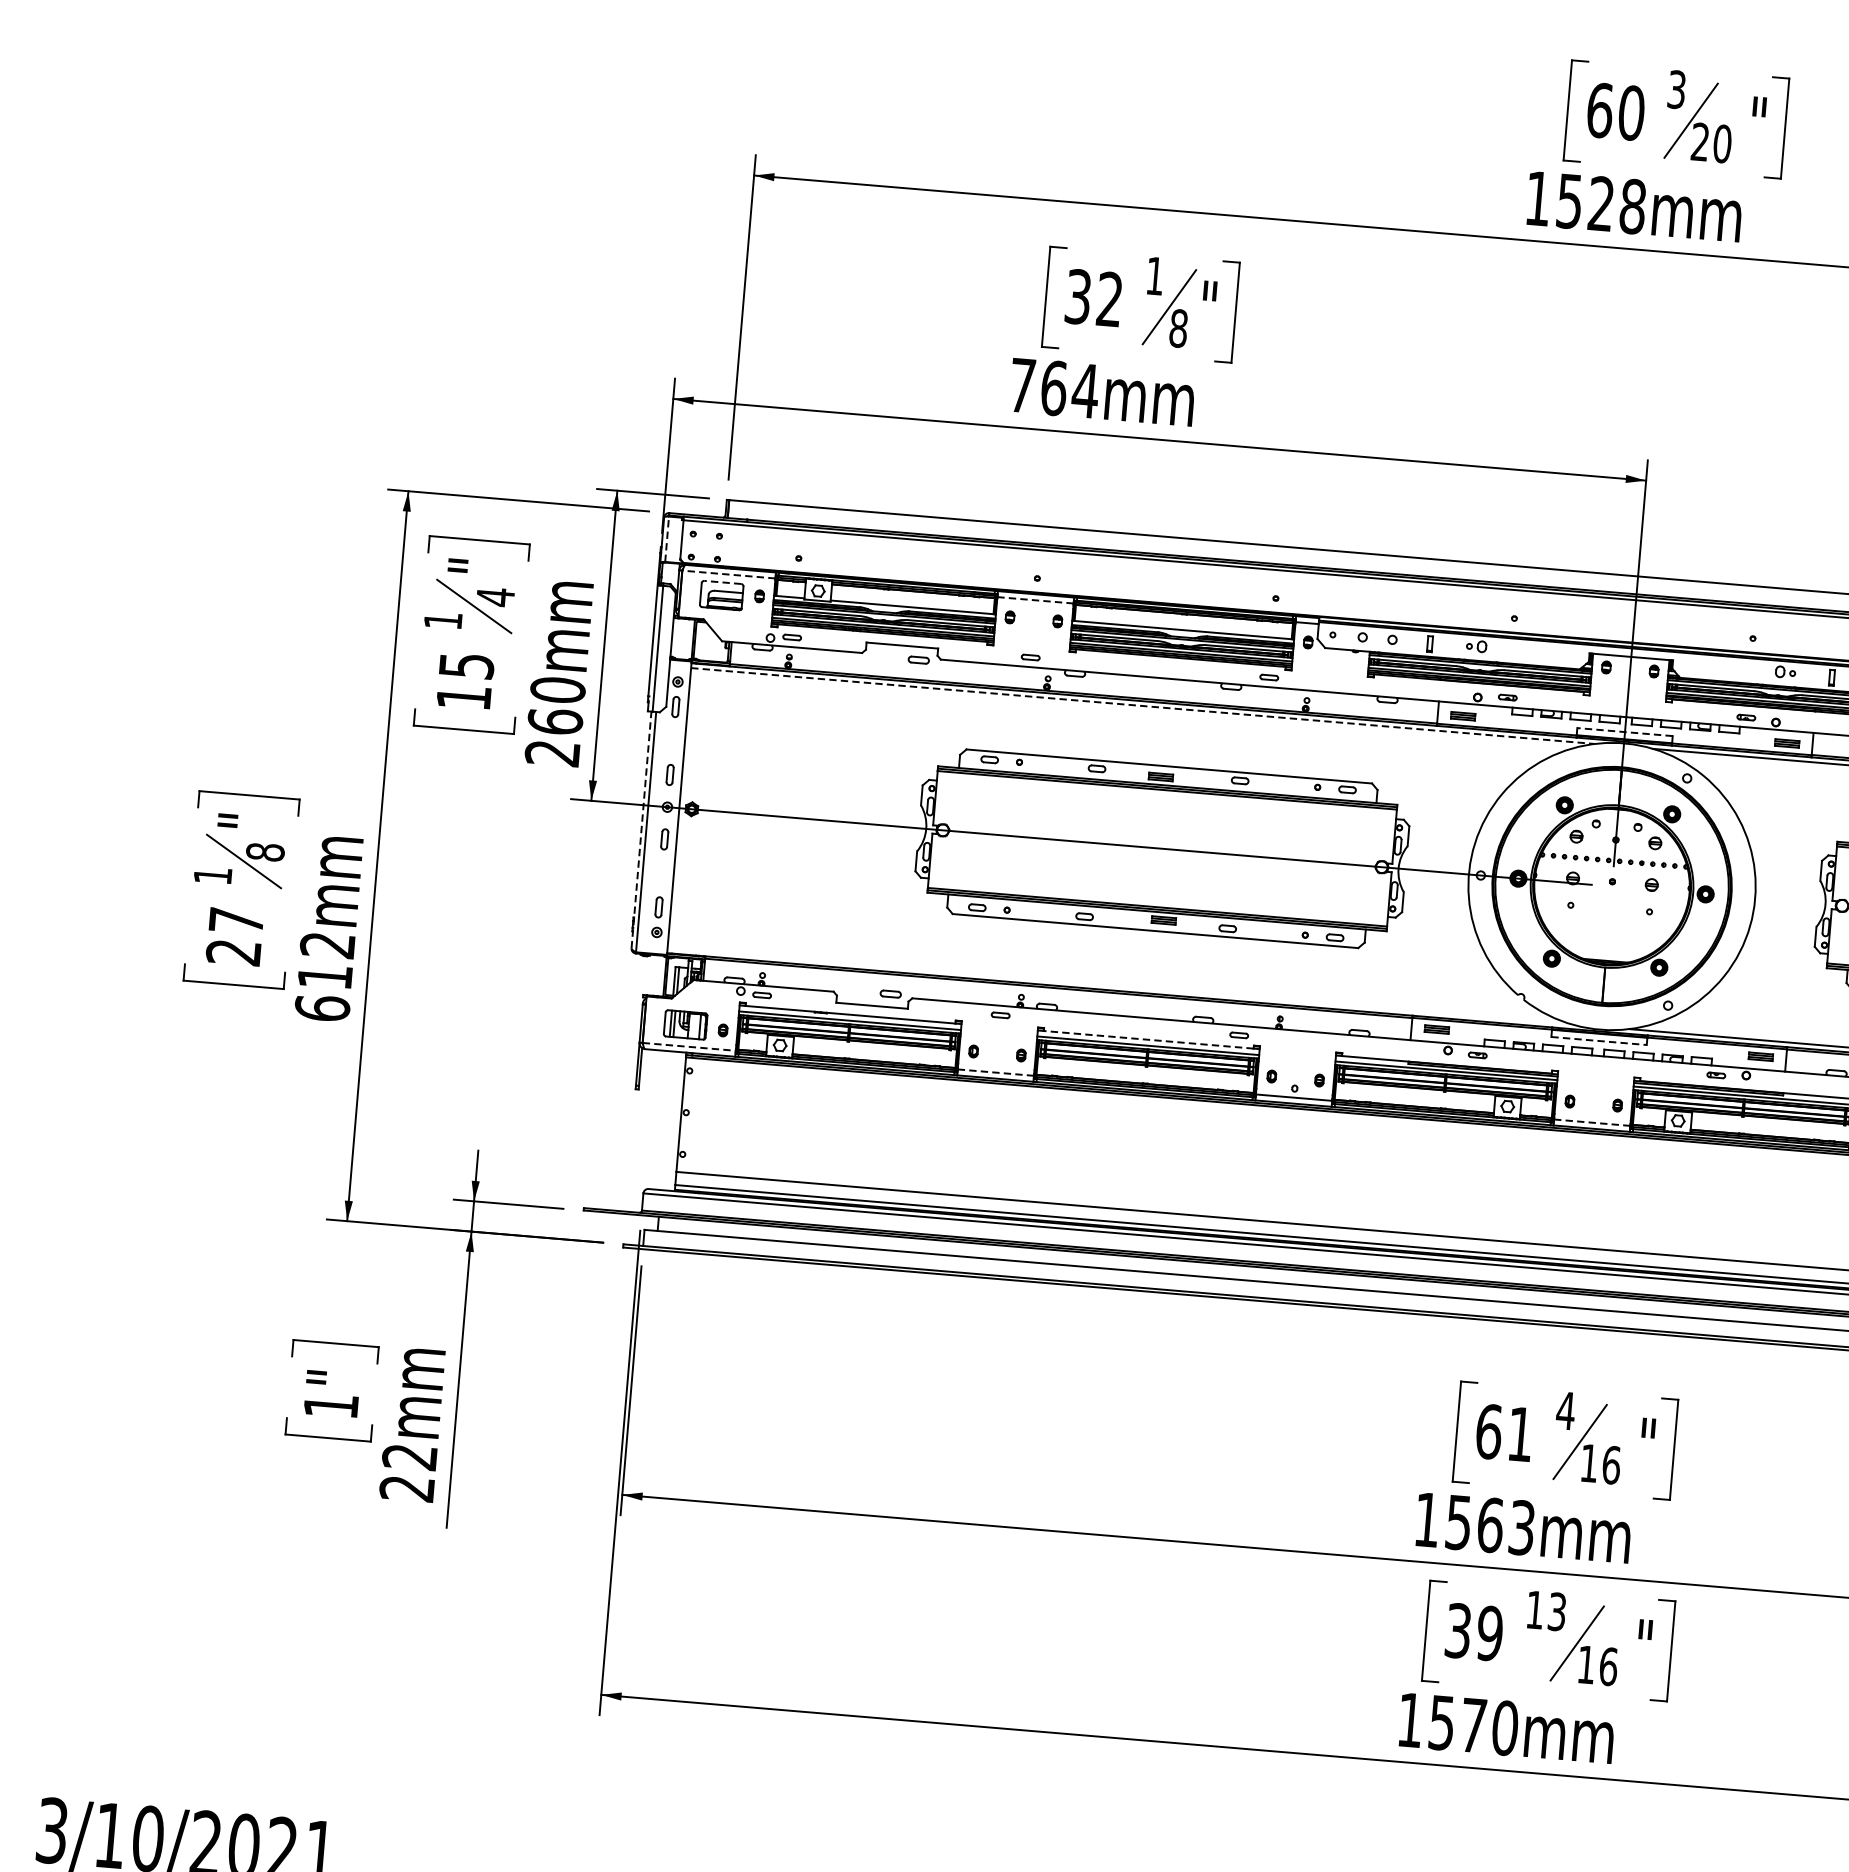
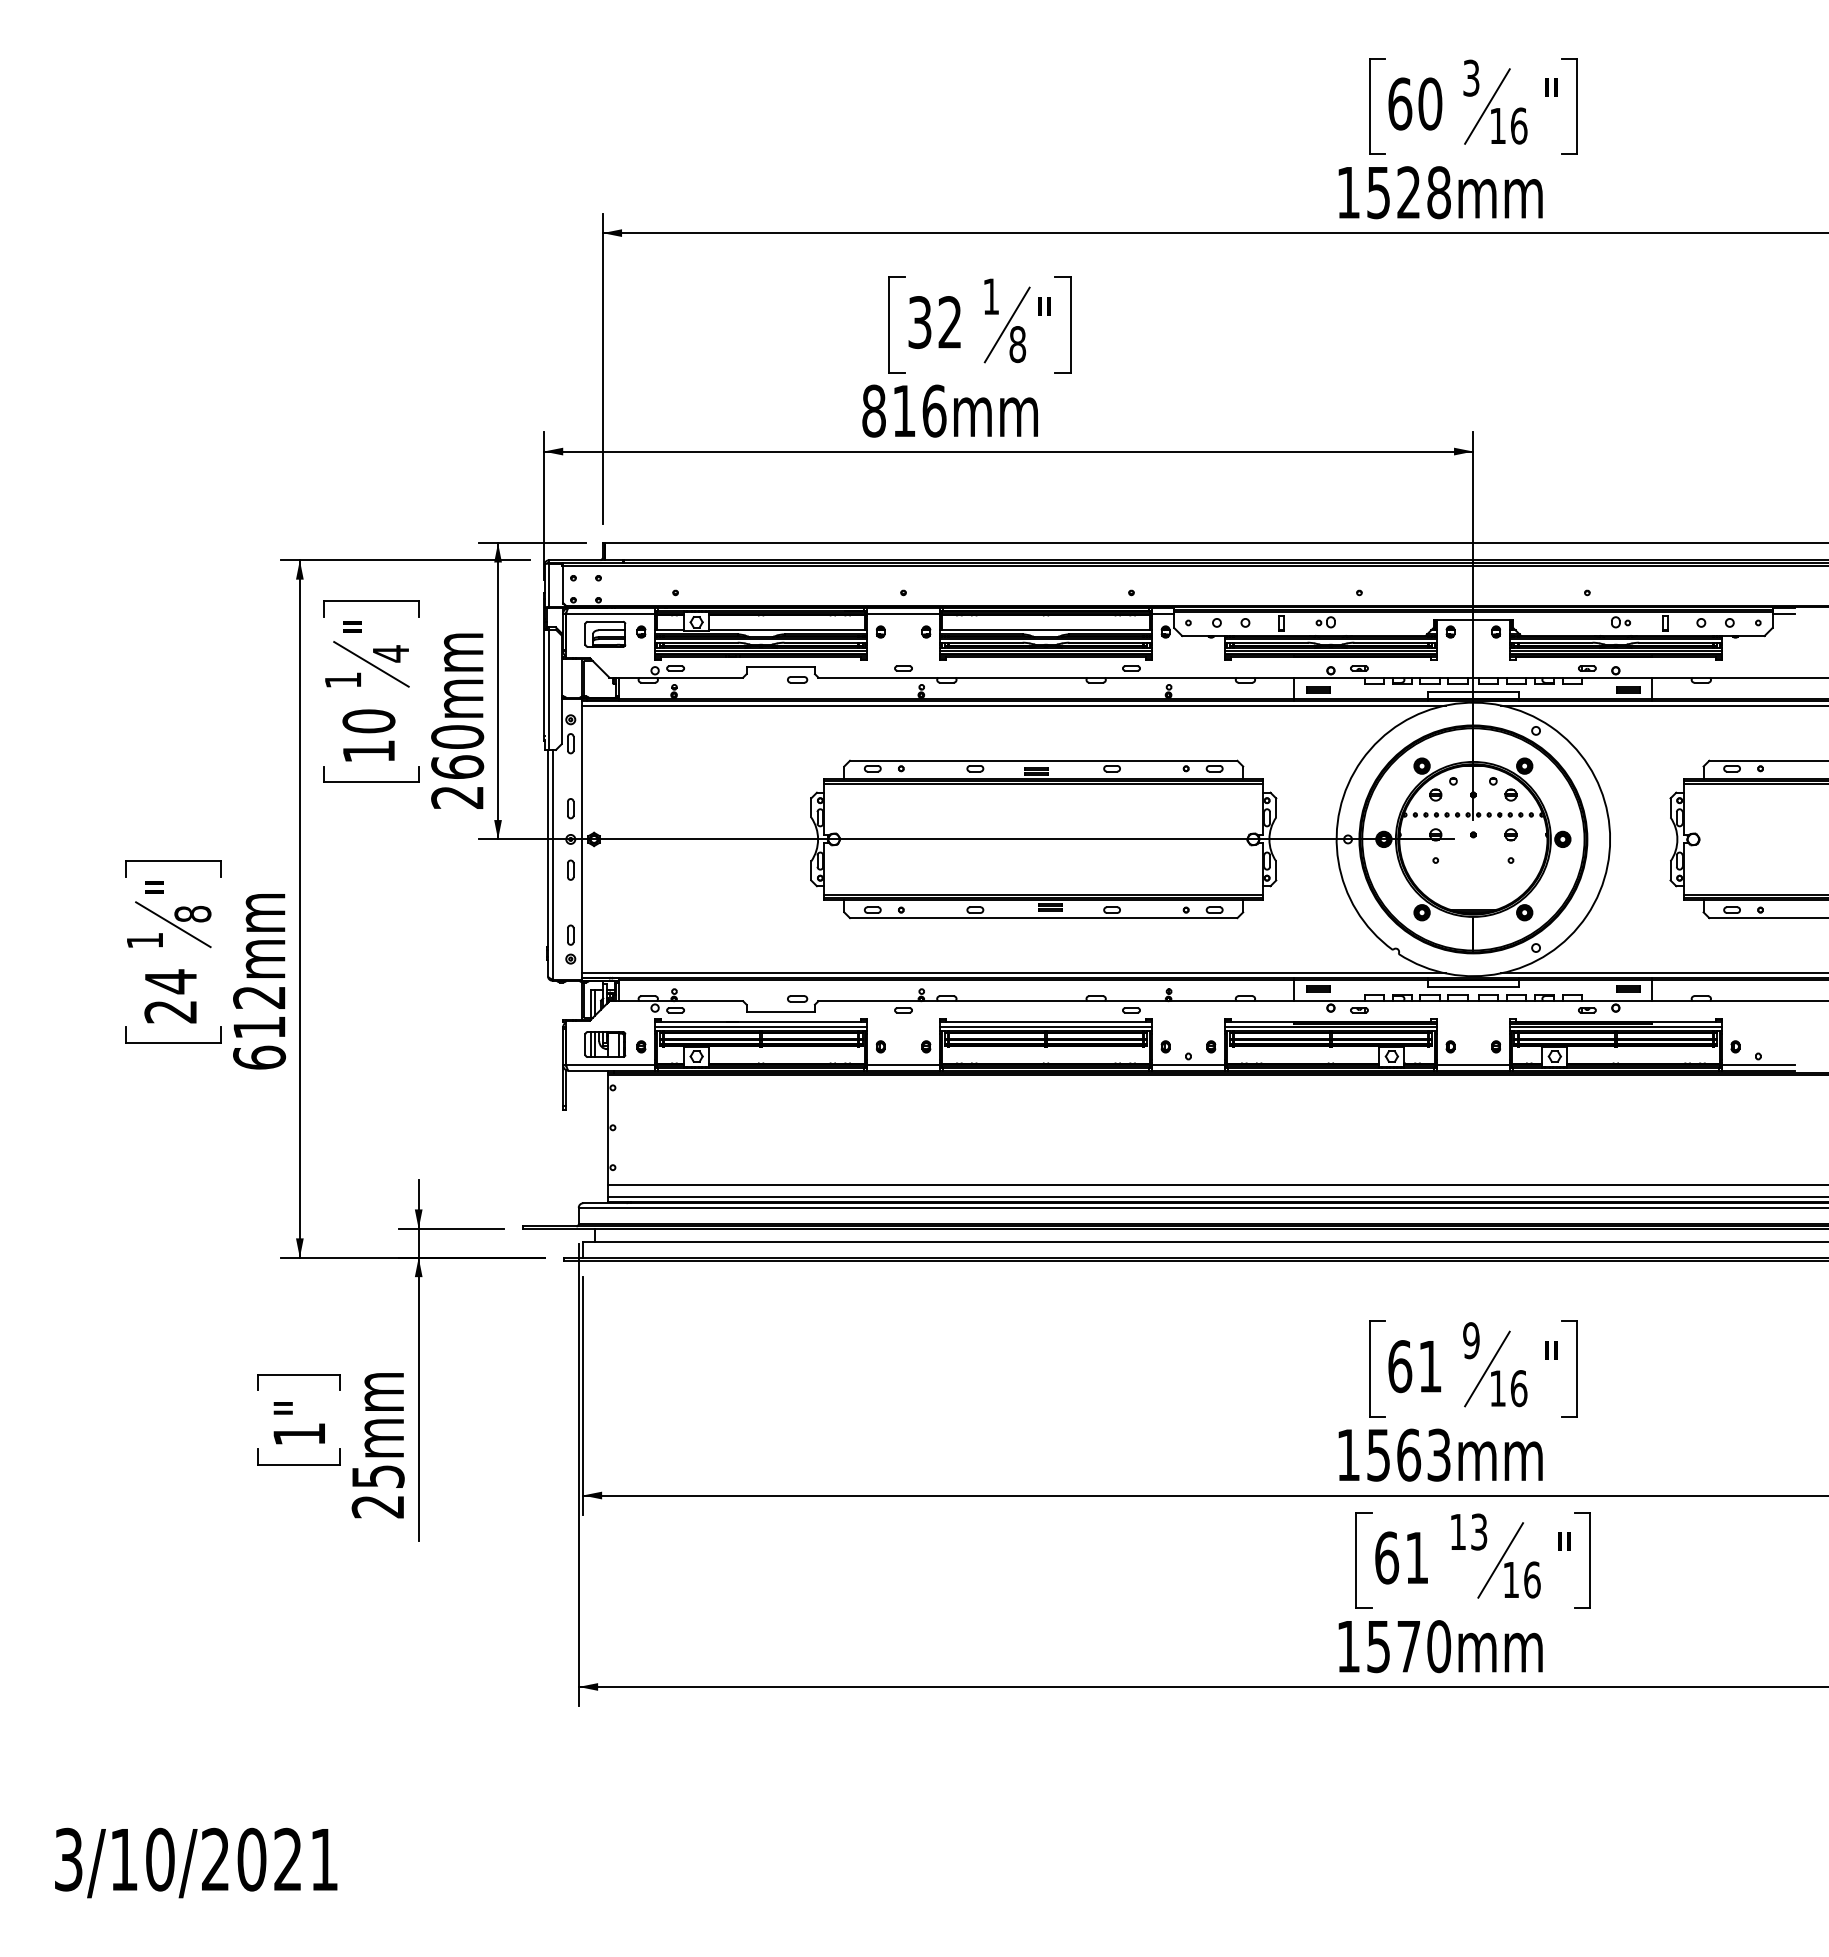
text: (1711, 142) -> (1508, 125), 20 -> 16
text: (1054, 387) -> (904, 410), 764mm -> 816mm
line: (667, 539) -> (549, 585), dashed -> solid
line: (728, 574) -> (610, 613), dashed -> solid
line: (722, 582) -> (605, 621), dashed -> solid
line: (1035, 600) -> (903, 613), dashed -> solid
text: (466, 666) -> (368, 721), 15 -> 10
line: (1142, 705) -> (1013, 705), dashed -> solid
line: (1625, 731) -> (1473, 691), dashed -> solid
line: (641, 829) -> (547, 862), dashed -> solid
text: (236, 920) -> (170, 981), 27 -> 24
line: (1118, 986) -> (1013, 973), added
line: (1148, 1039) -> (1045, 1021), dashed -> solid
line: (1599, 1041) -> (1473, 987), dashed -> solid
line: (689, 1047) -> (610, 1065), dashed -> solid
line: (996, 1073) -> (904, 1065), dashed -> solid
line: (1592, 1123) -> (1473, 1065), dashed -> solid
text: (1566, 1410) -> (1471, 1340), 4 -> 9
text: (409, 1456) -> (377, 1476), 22mm -> 25mm
text: (1473, 1631) -> (1401, 1557), 39 -> 61

